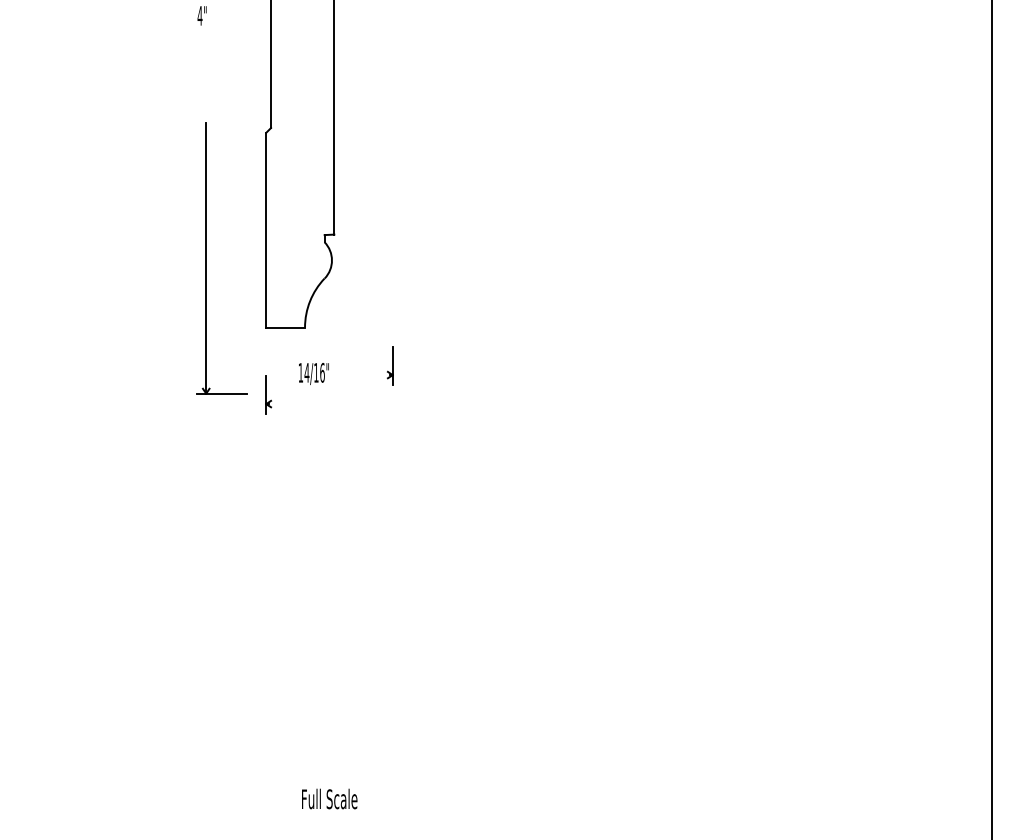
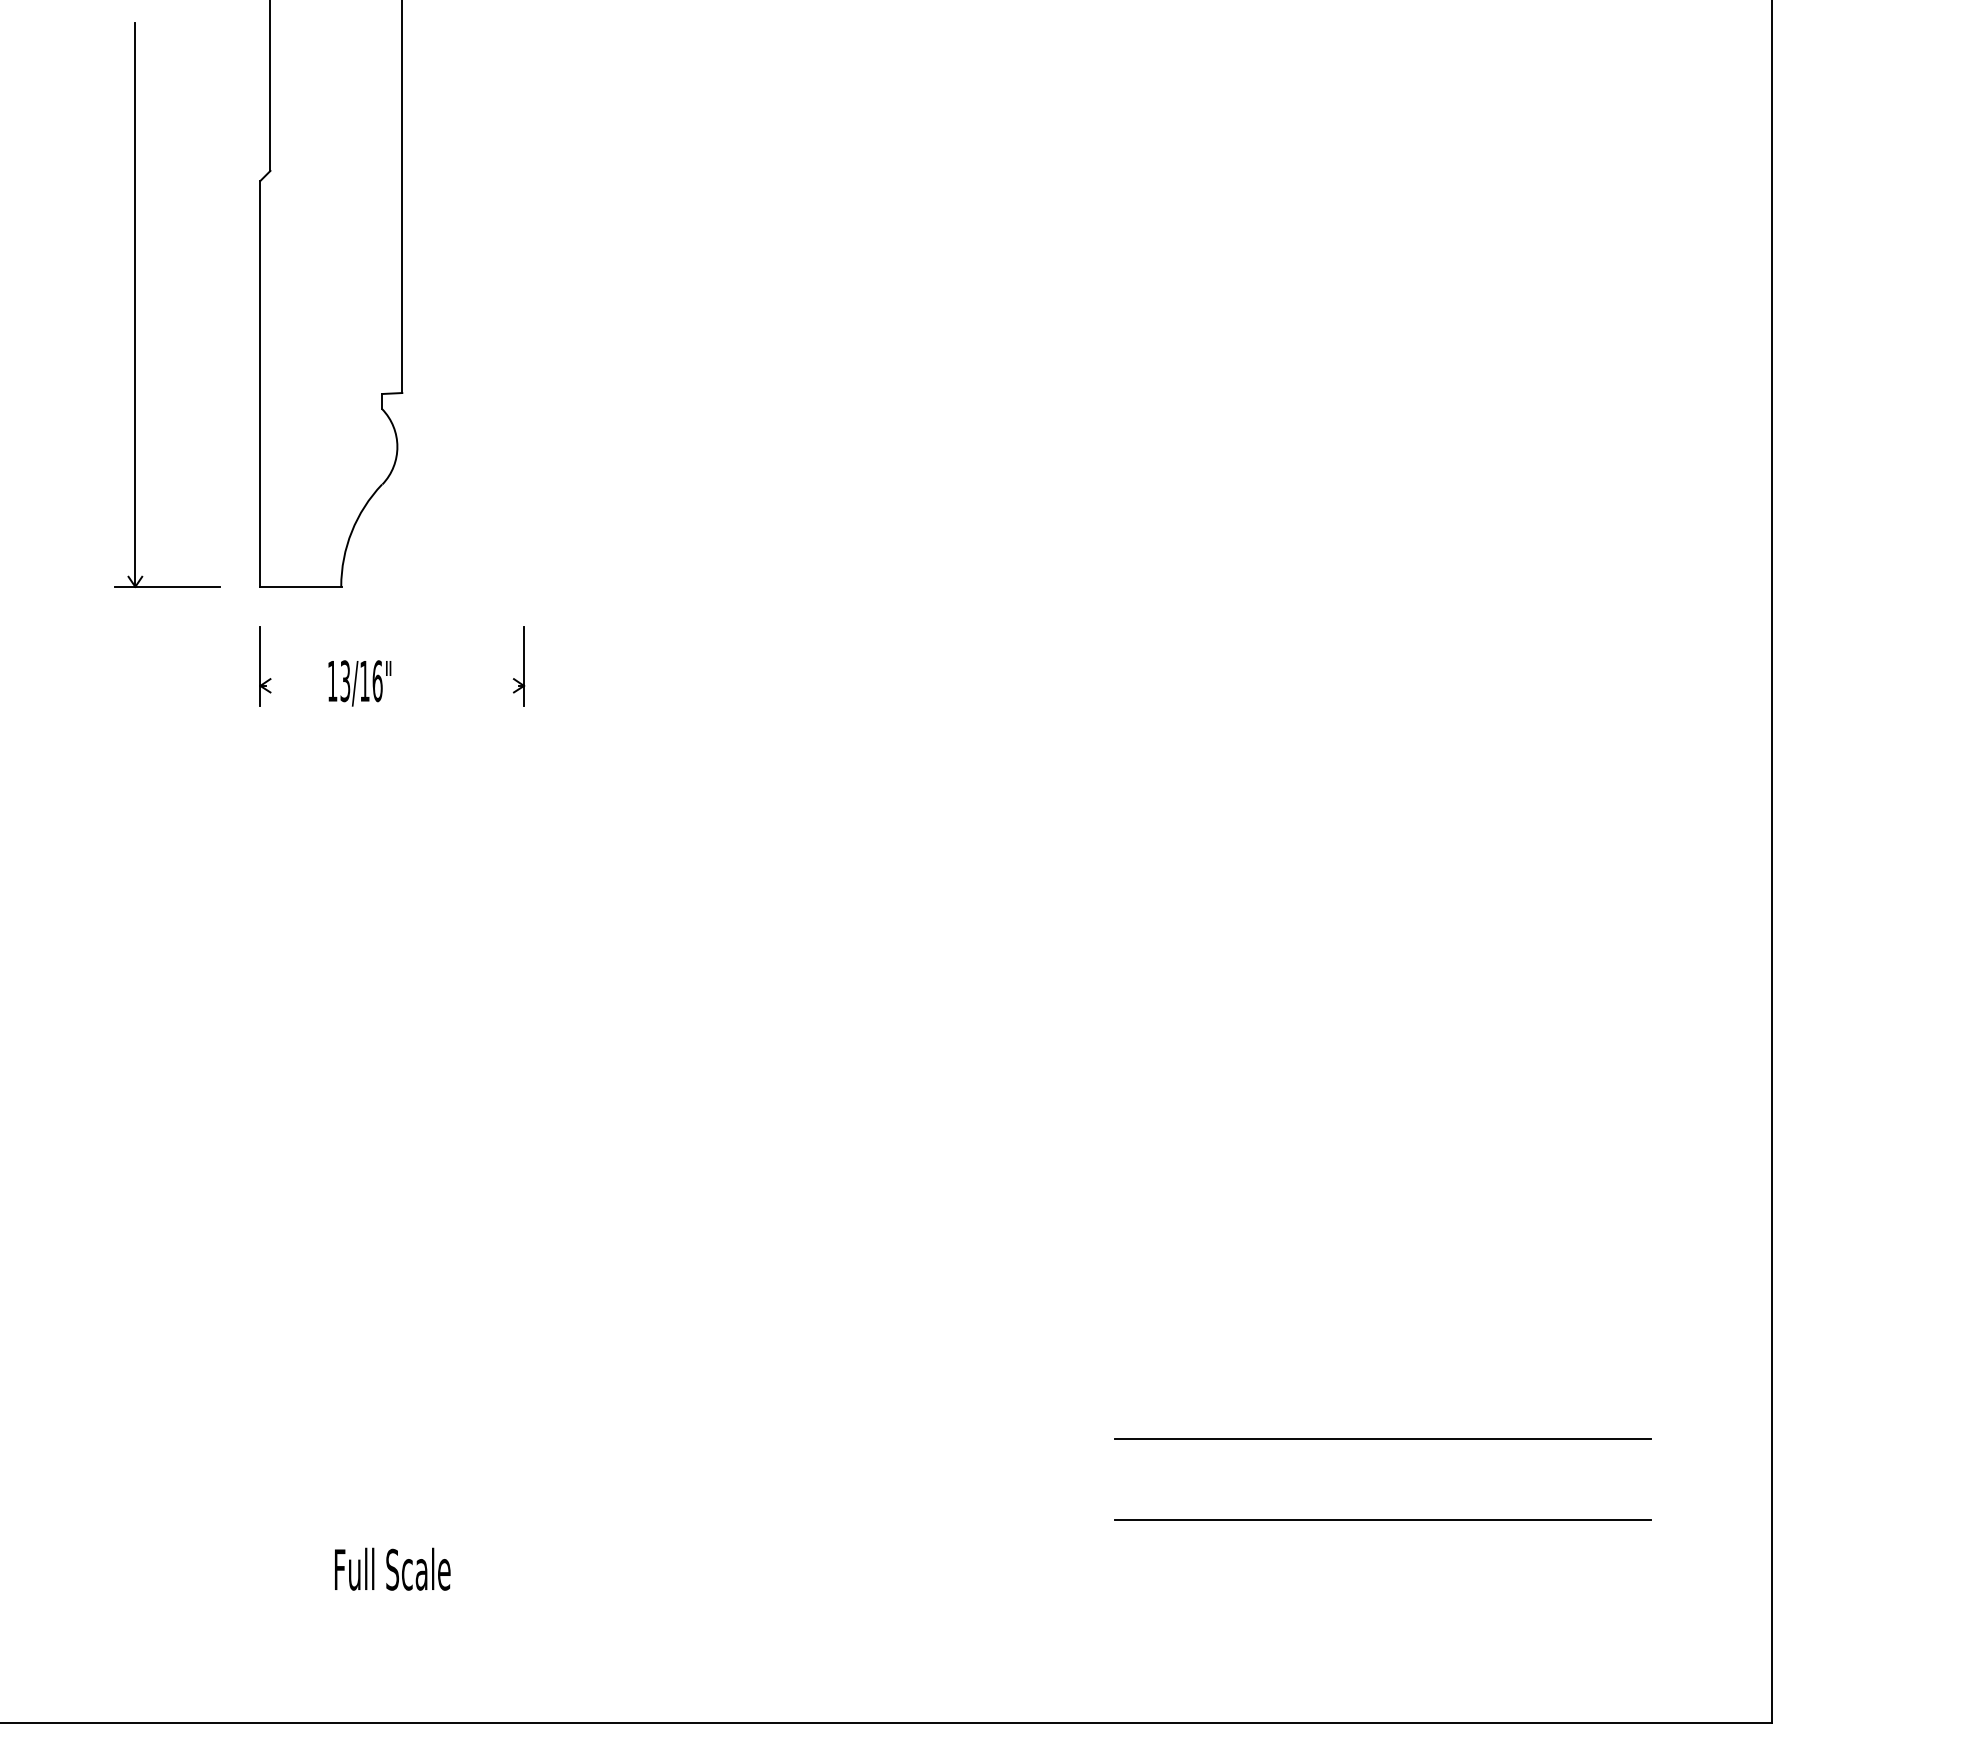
part: (206, 258) -> (135, 305), moved
text: (306, 372) -> (344, 680), 14/16" -> 13/16"
part: (268, 394) -> (265, 665), moved
line: (804, 736) -> (1382, 1438), added
line: (804, 775) -> (1382, 1520), added

